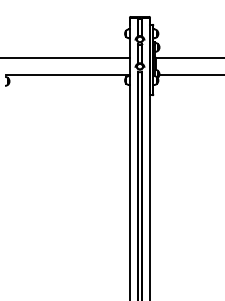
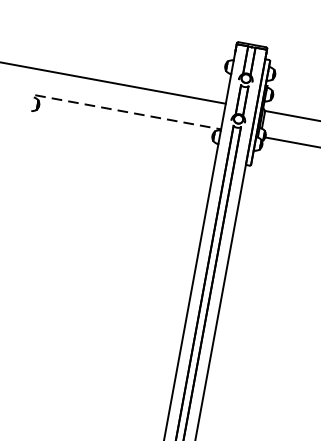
line: (68, 75) -> (129, 112), solid -> dashed

